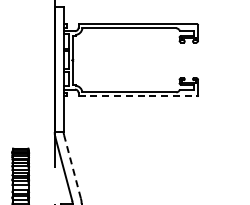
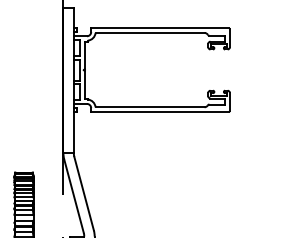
line: (138, 96) -> (160, 112), dashed -> solid
line: (72, 166) -> (84, 193), dashed -> solid

